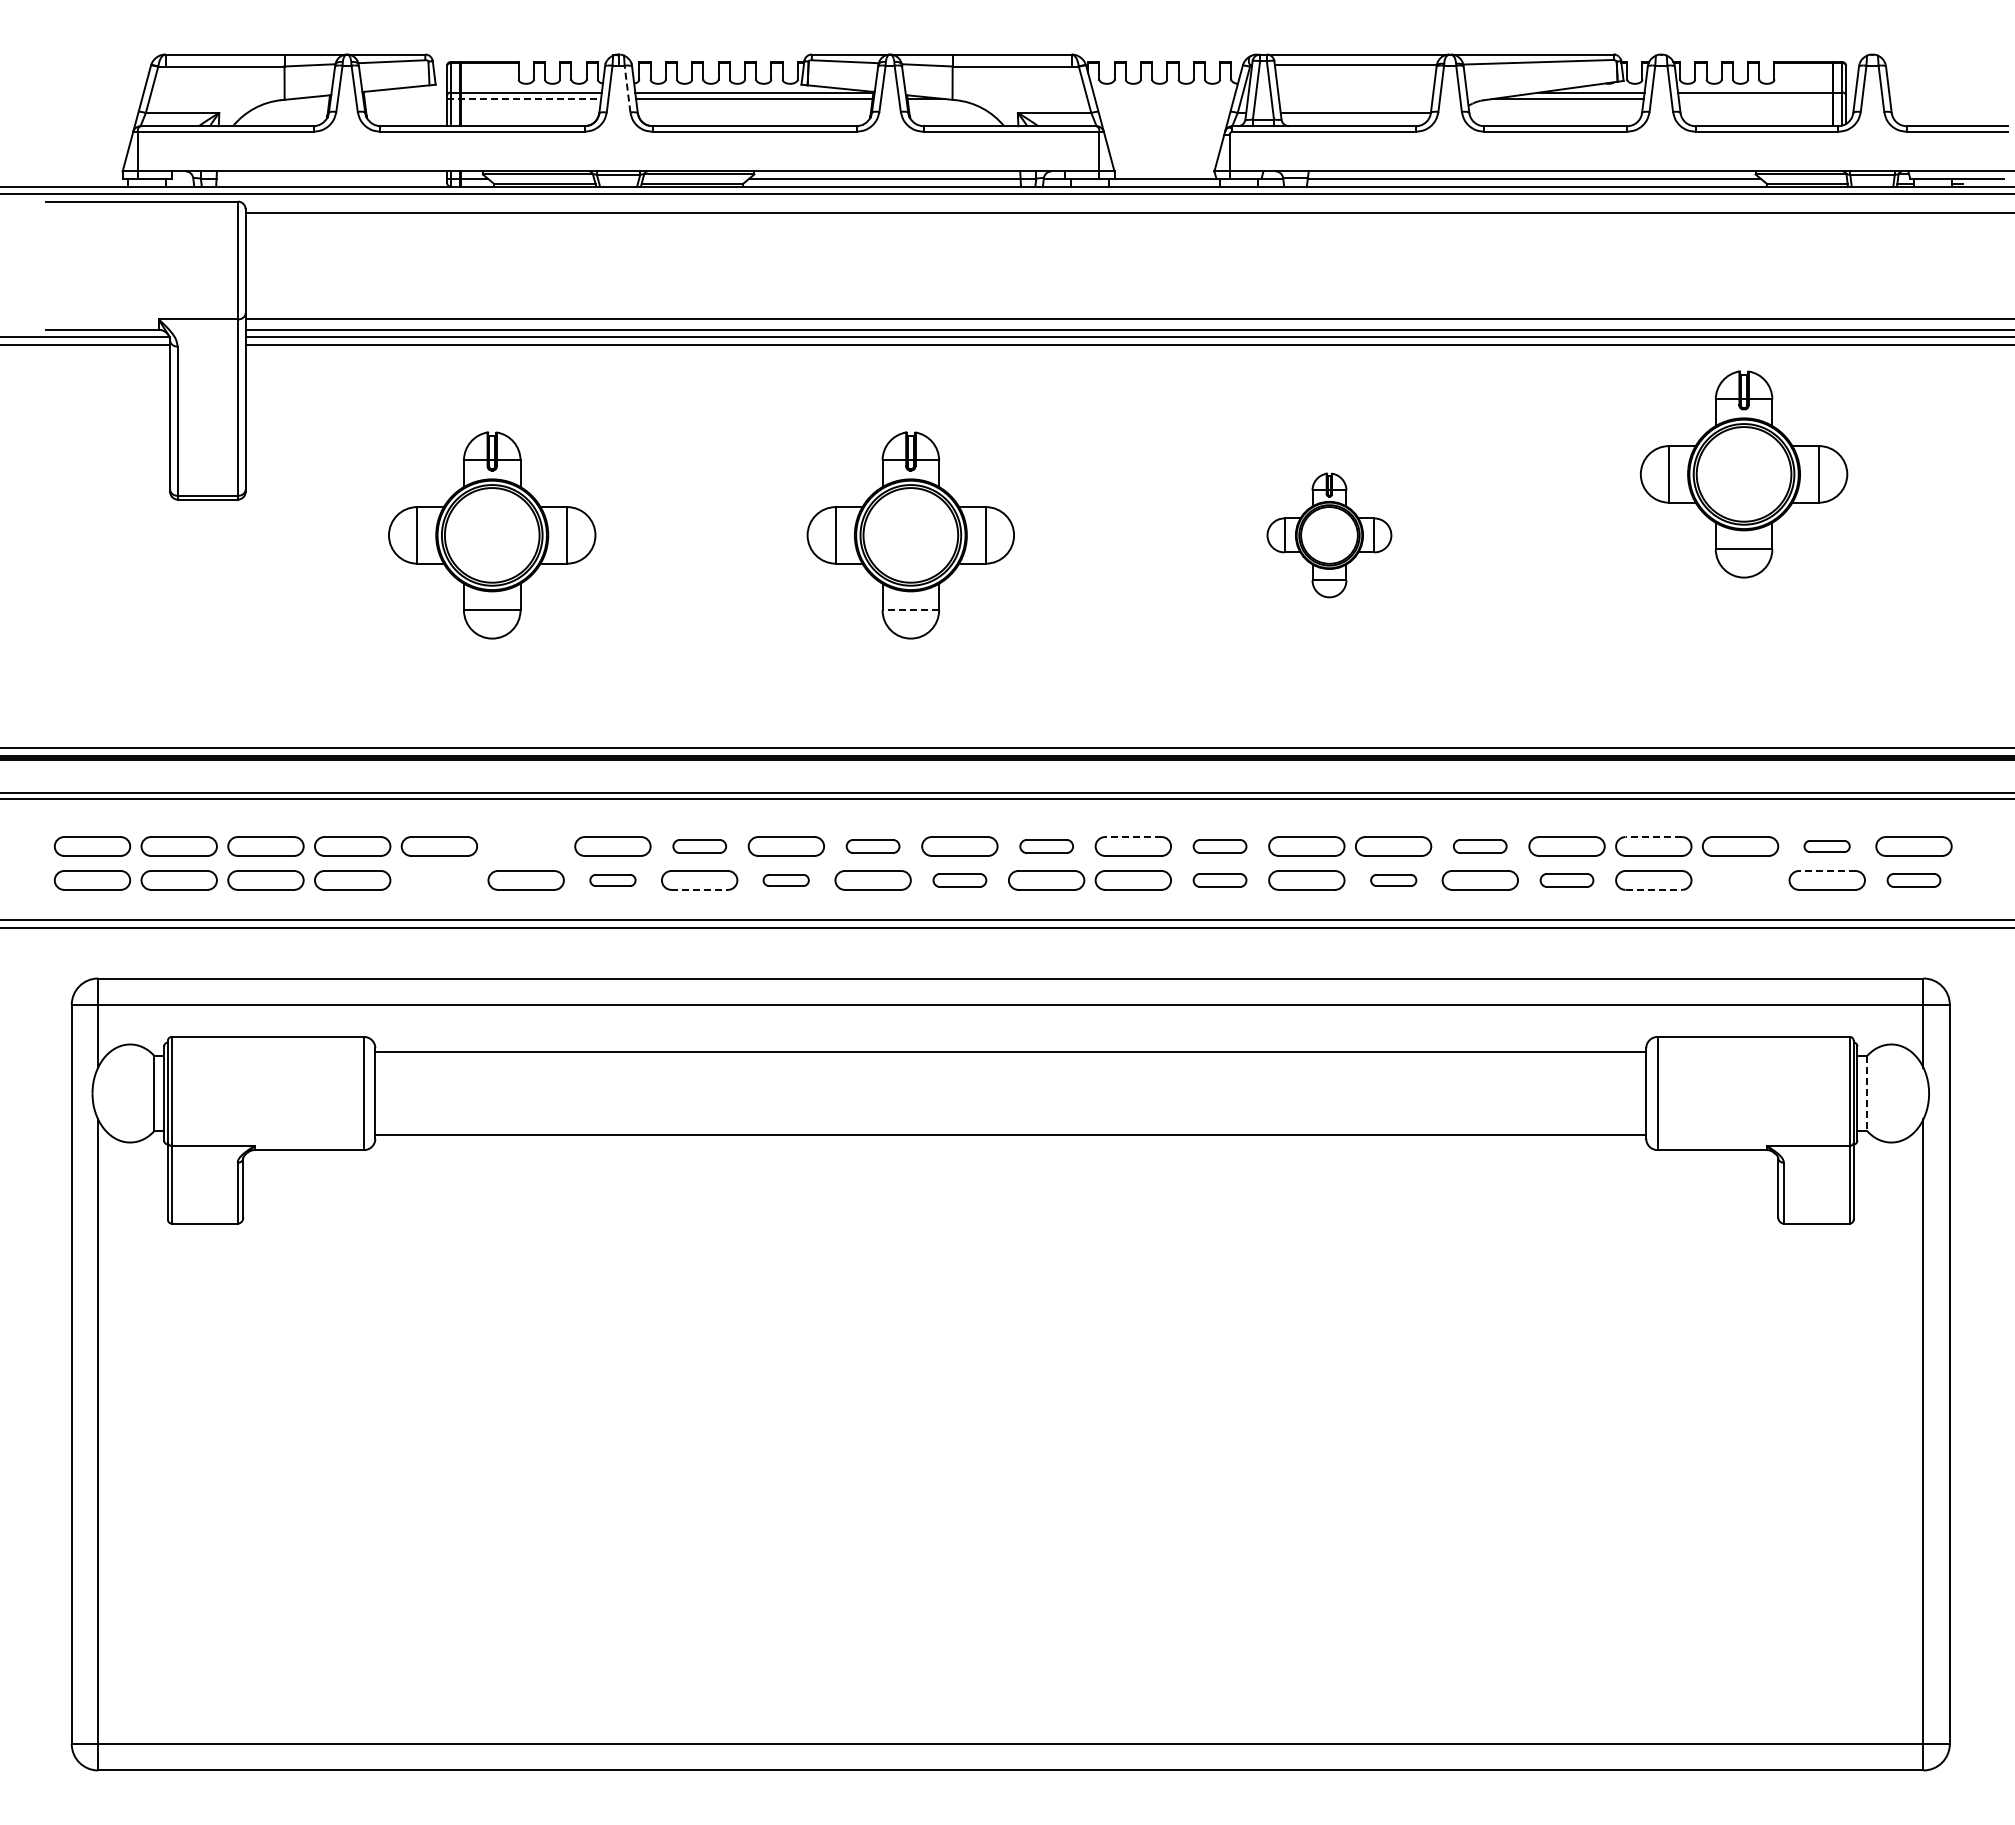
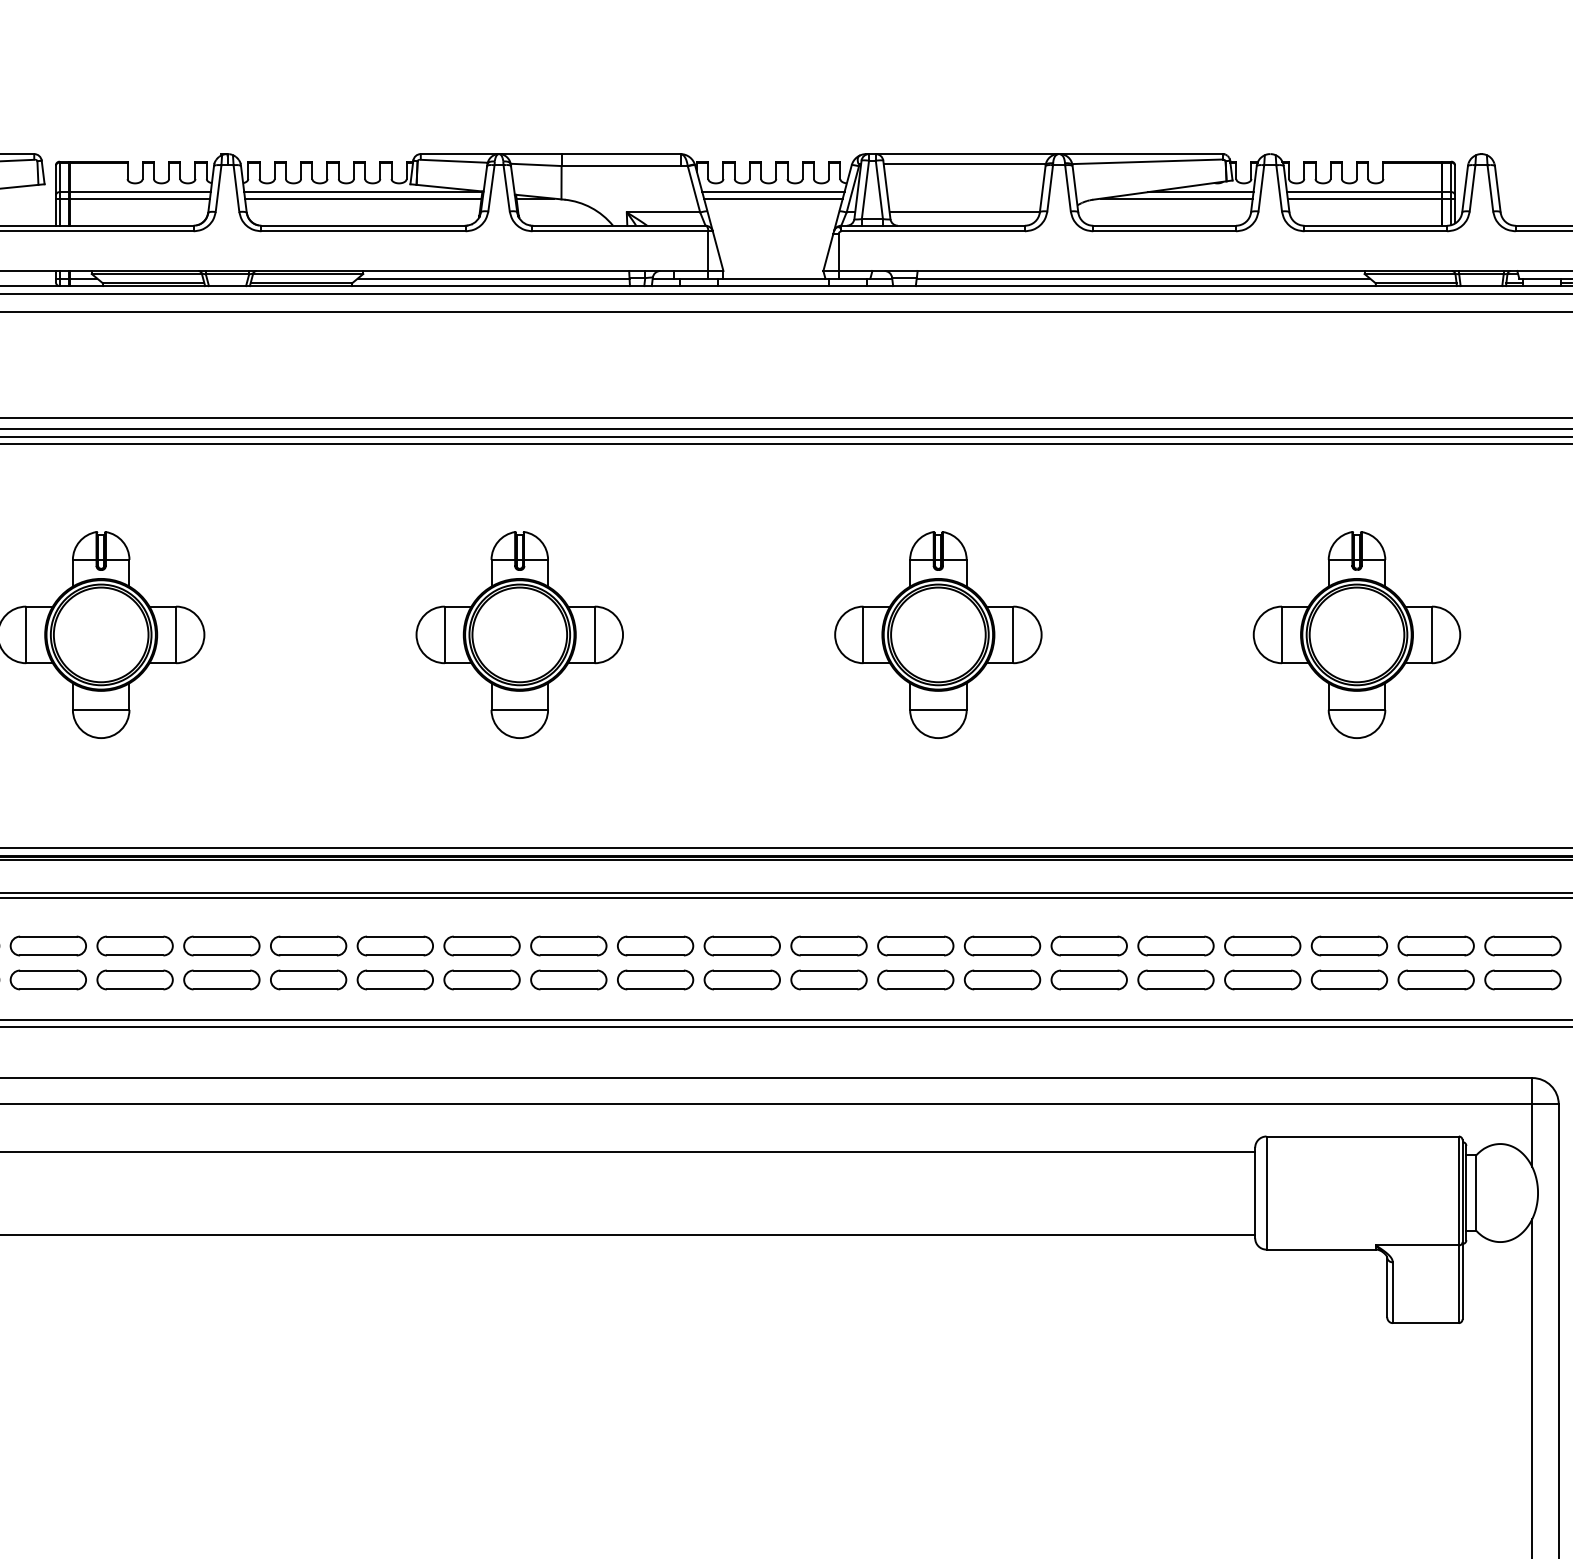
line: (627, 89) -> (236, 189), dashed -> solid
line: (1164, 92) -> (773, 192), added
line: (524, 99) -> (133, 199), dashed -> solid
line: (1164, 99) -> (773, 199), added
line: (1762, 99) -> (1371, 199), added
part: (1743, 474) -> (1356, 635), moved
part: (1329, 535) -> (938, 635), size x1.67
line: (910, 610) -> (519, 710), dashed -> solid
line: (1132, 837) -> (741, 937), dashed -> solid
line: (1653, 837) -> (1262, 937), dashed -> solid
part: (525, 846) -> (134, 946), added
part: (699, 846) -> (308, 946), size x1.43
part: (872, 846) -> (481, 946), size x1.43
part: (1046, 846) -> (655, 946), size x1.43
part: (1219, 846) -> (828, 946), size x1.43
part: (1479, 846) -> (1088, 946), size x1.43
part: (1826, 846) -> (1435, 946), size x1.67
line: (1826, 871) -> (1435, 971), dashed -> solid
part: (439, 880) -> (48, 980), added
part: (612, 880) -> (221, 980), size x1.67
part: (785, 880) -> (394, 980), size x1.67
part: (959, 880) -> (568, 980), size x1.43
part: (1219, 880) -> (828, 980), size x1.43
part: (1393, 880) -> (1002, 980), size x1.67
part: (1566, 880) -> (1175, 980), size x1.43
part: (1740, 880) -> (1349, 980), added
part: (1913, 880) -> (1522, 980), size x1.43
line: (700, 889) -> (309, 989), dashed -> solid
line: (1654, 889) -> (1263, 989), dashed -> solid
line: (1867, 1093) -> (1476, 1193), dashed -> solid

